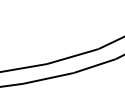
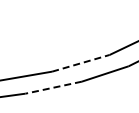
line: (72, 56) -> (80, 63), solid -> dashed
line: (48, 78) -> (53, 87), solid -> dashed

